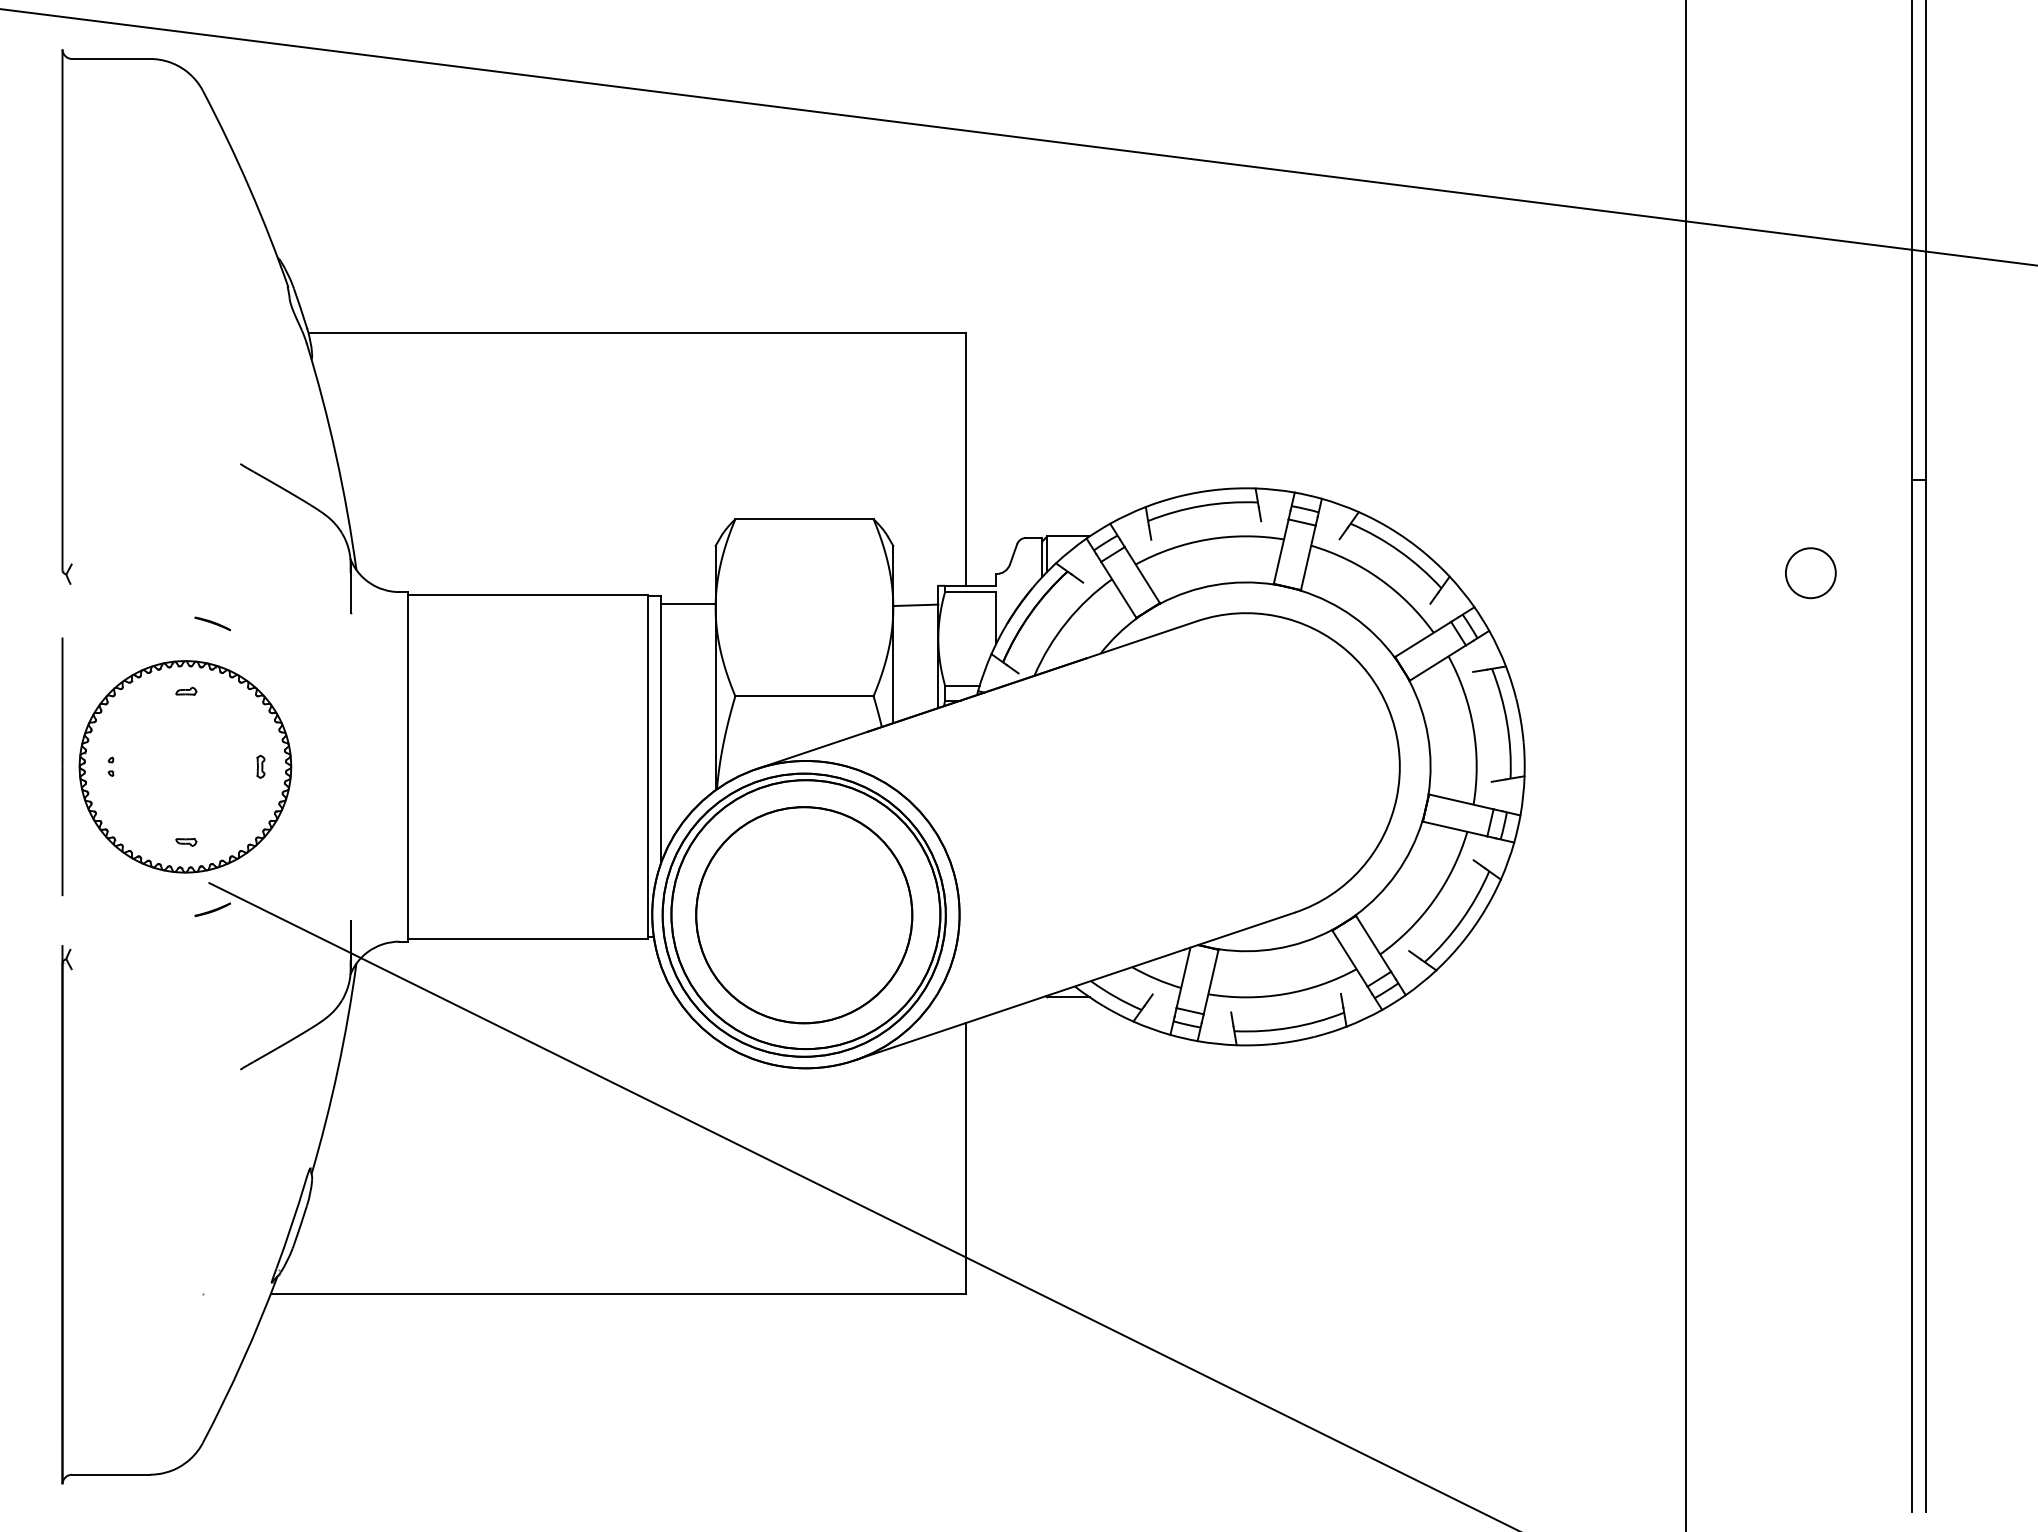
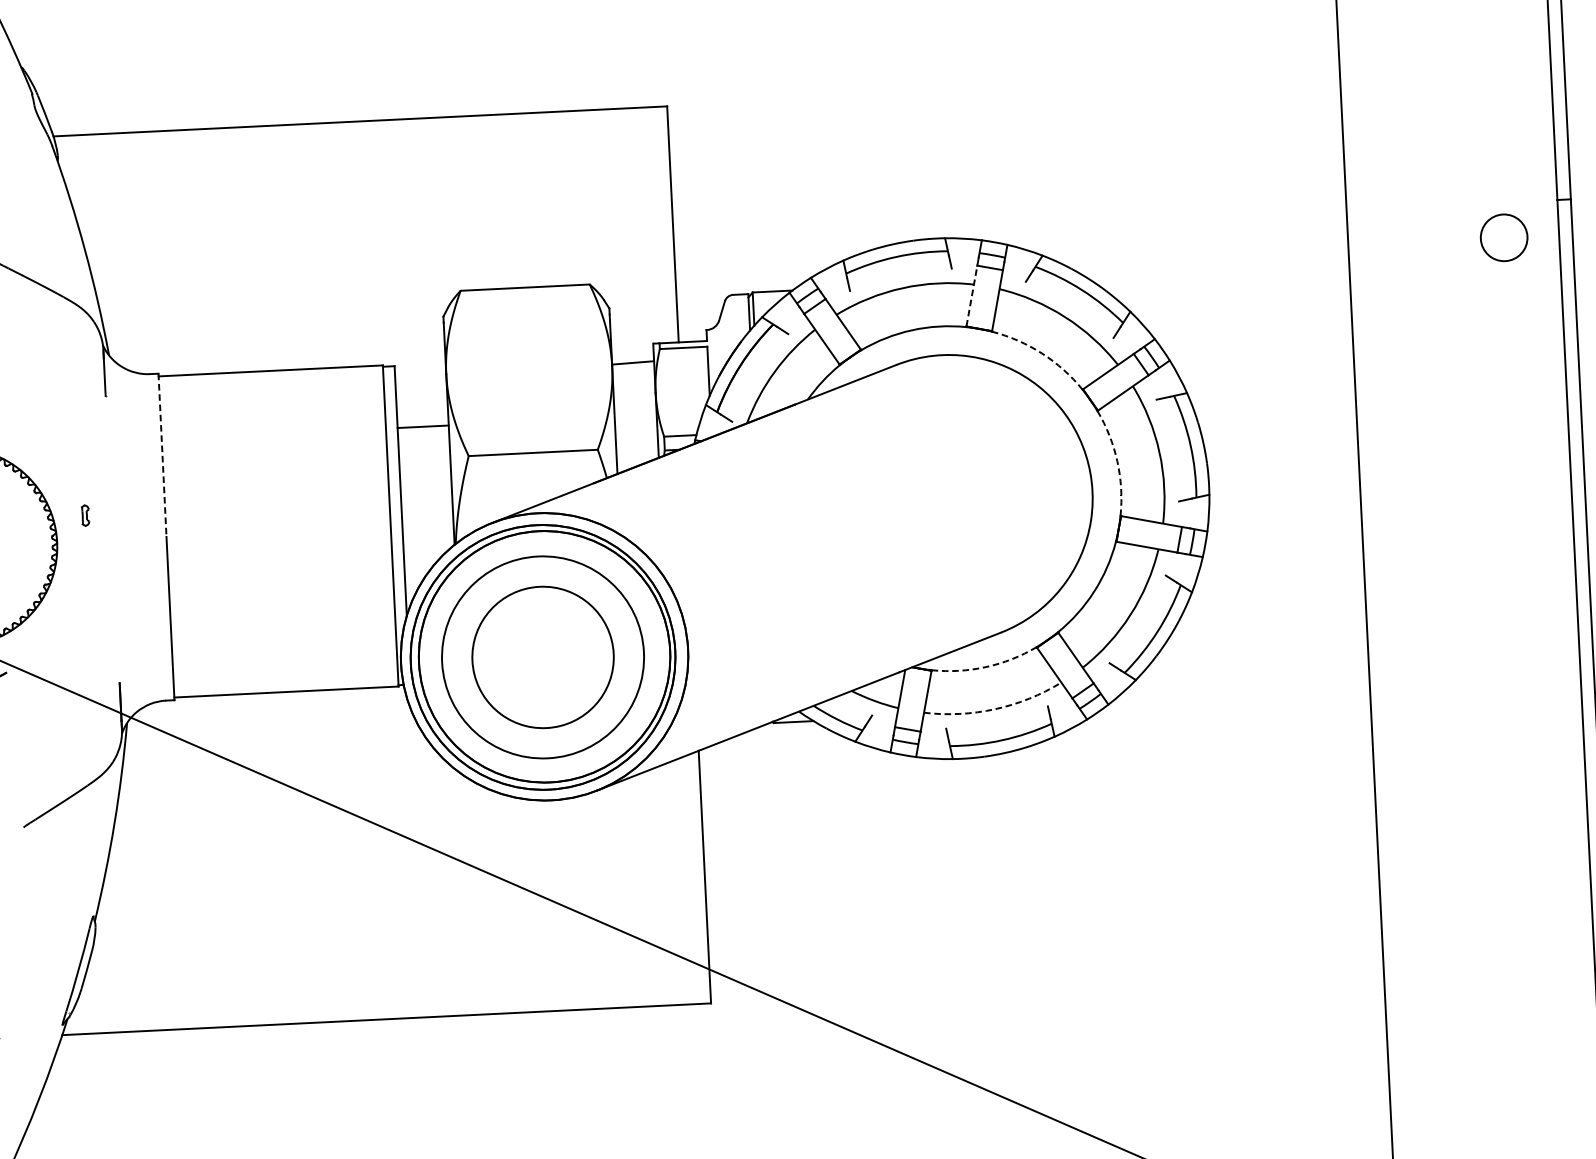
line: (1281, 551) -> (972, 295), solid -> dashed
circle: (1810, 573) -> (1503, 238), moved
line: (687, 603) -> (422, 426), moved
arc: (1353, 616) -> (1042, 353), solid -> dashed
line: (408, 679) -> (162, 455), solid -> dashed
arc: (1428, 736) -> (1117, 462), solid -> dashed
part: (260, 766) -> (85, 515), moved
circle: (804, 915) -> (543, 657), size x0.7
arc: (1276, 948) -> (985, 666), solid -> dashed
arc: (1284, 994) -> (995, 709), solid -> dashed

